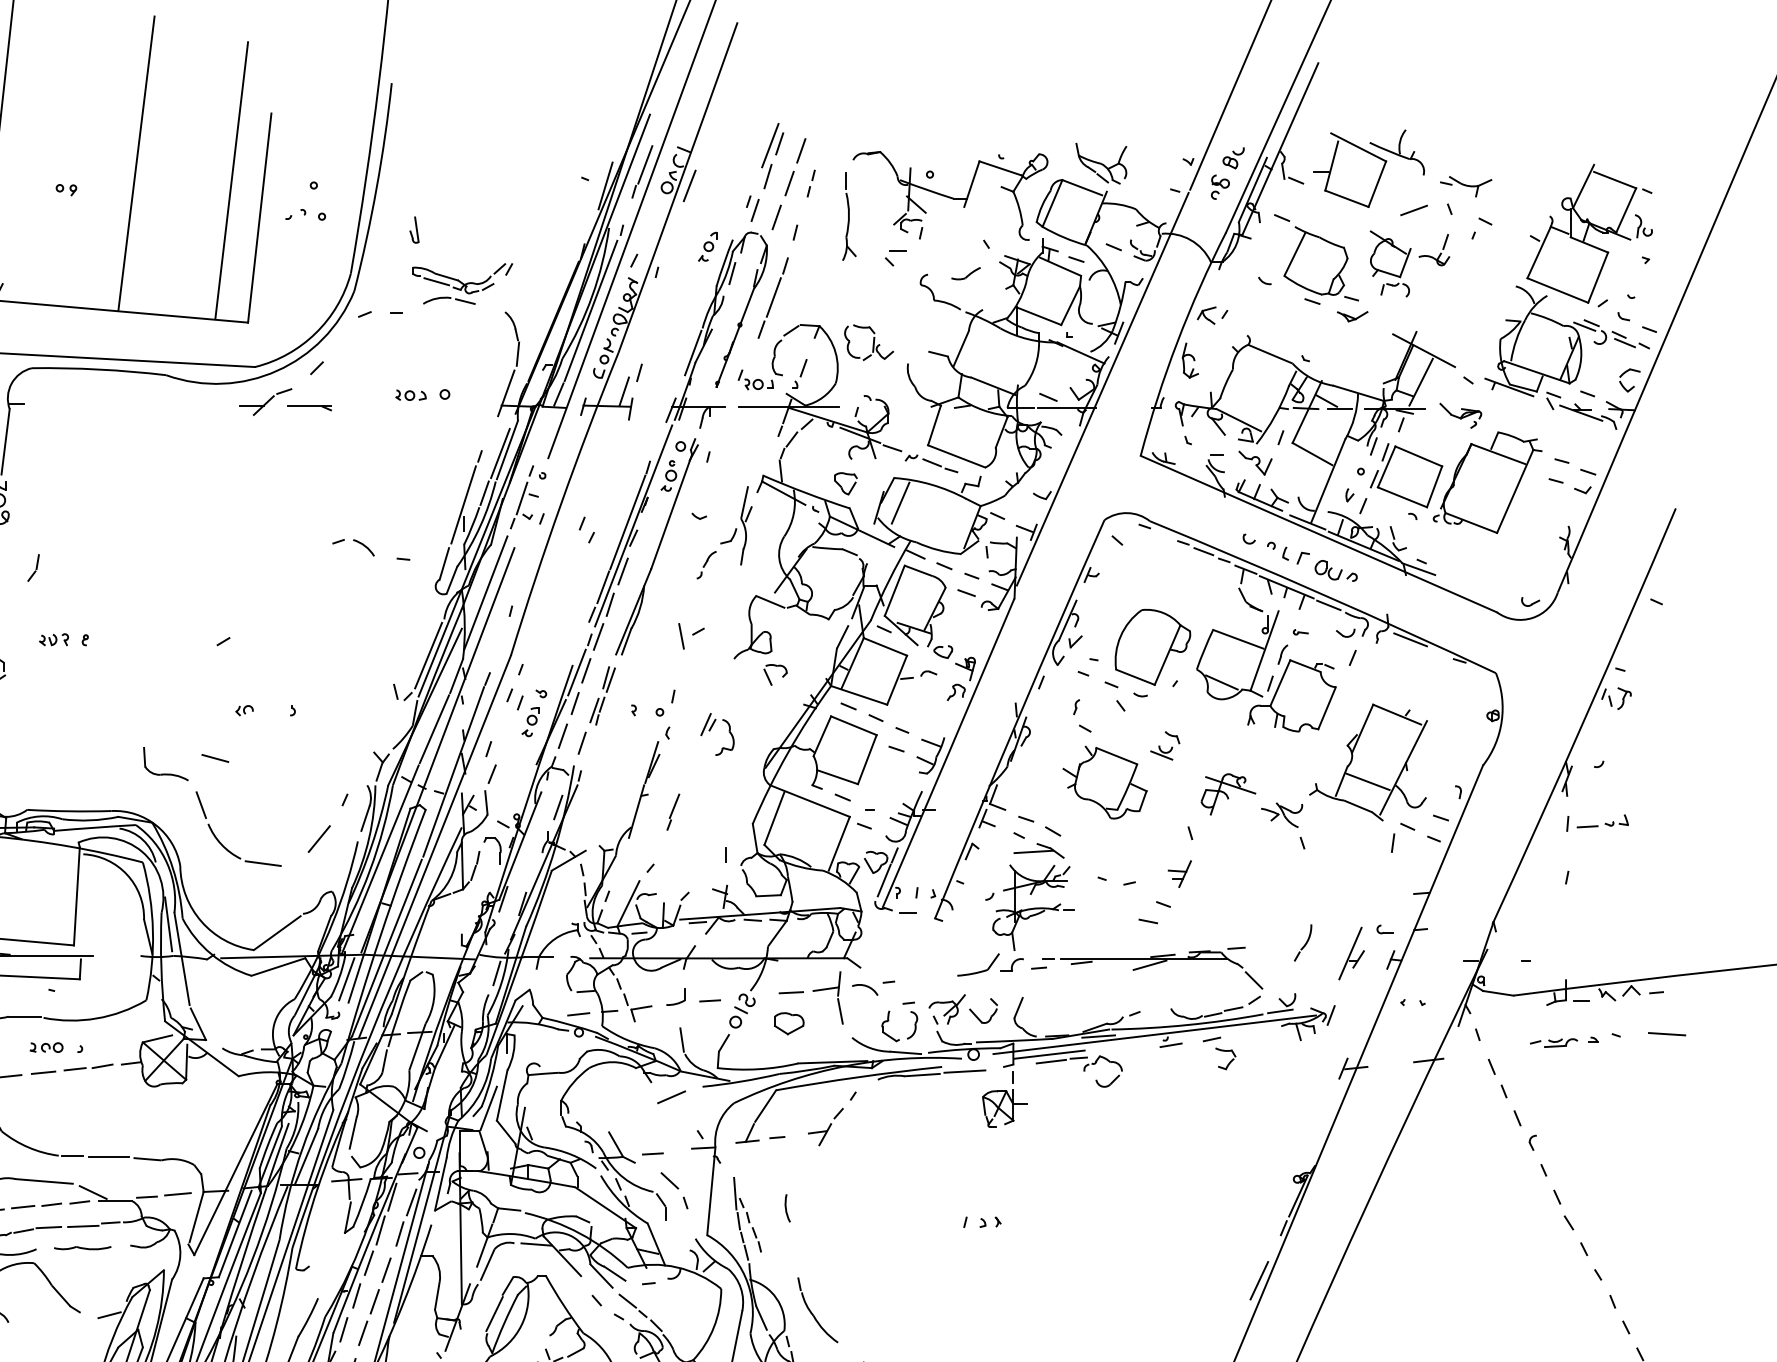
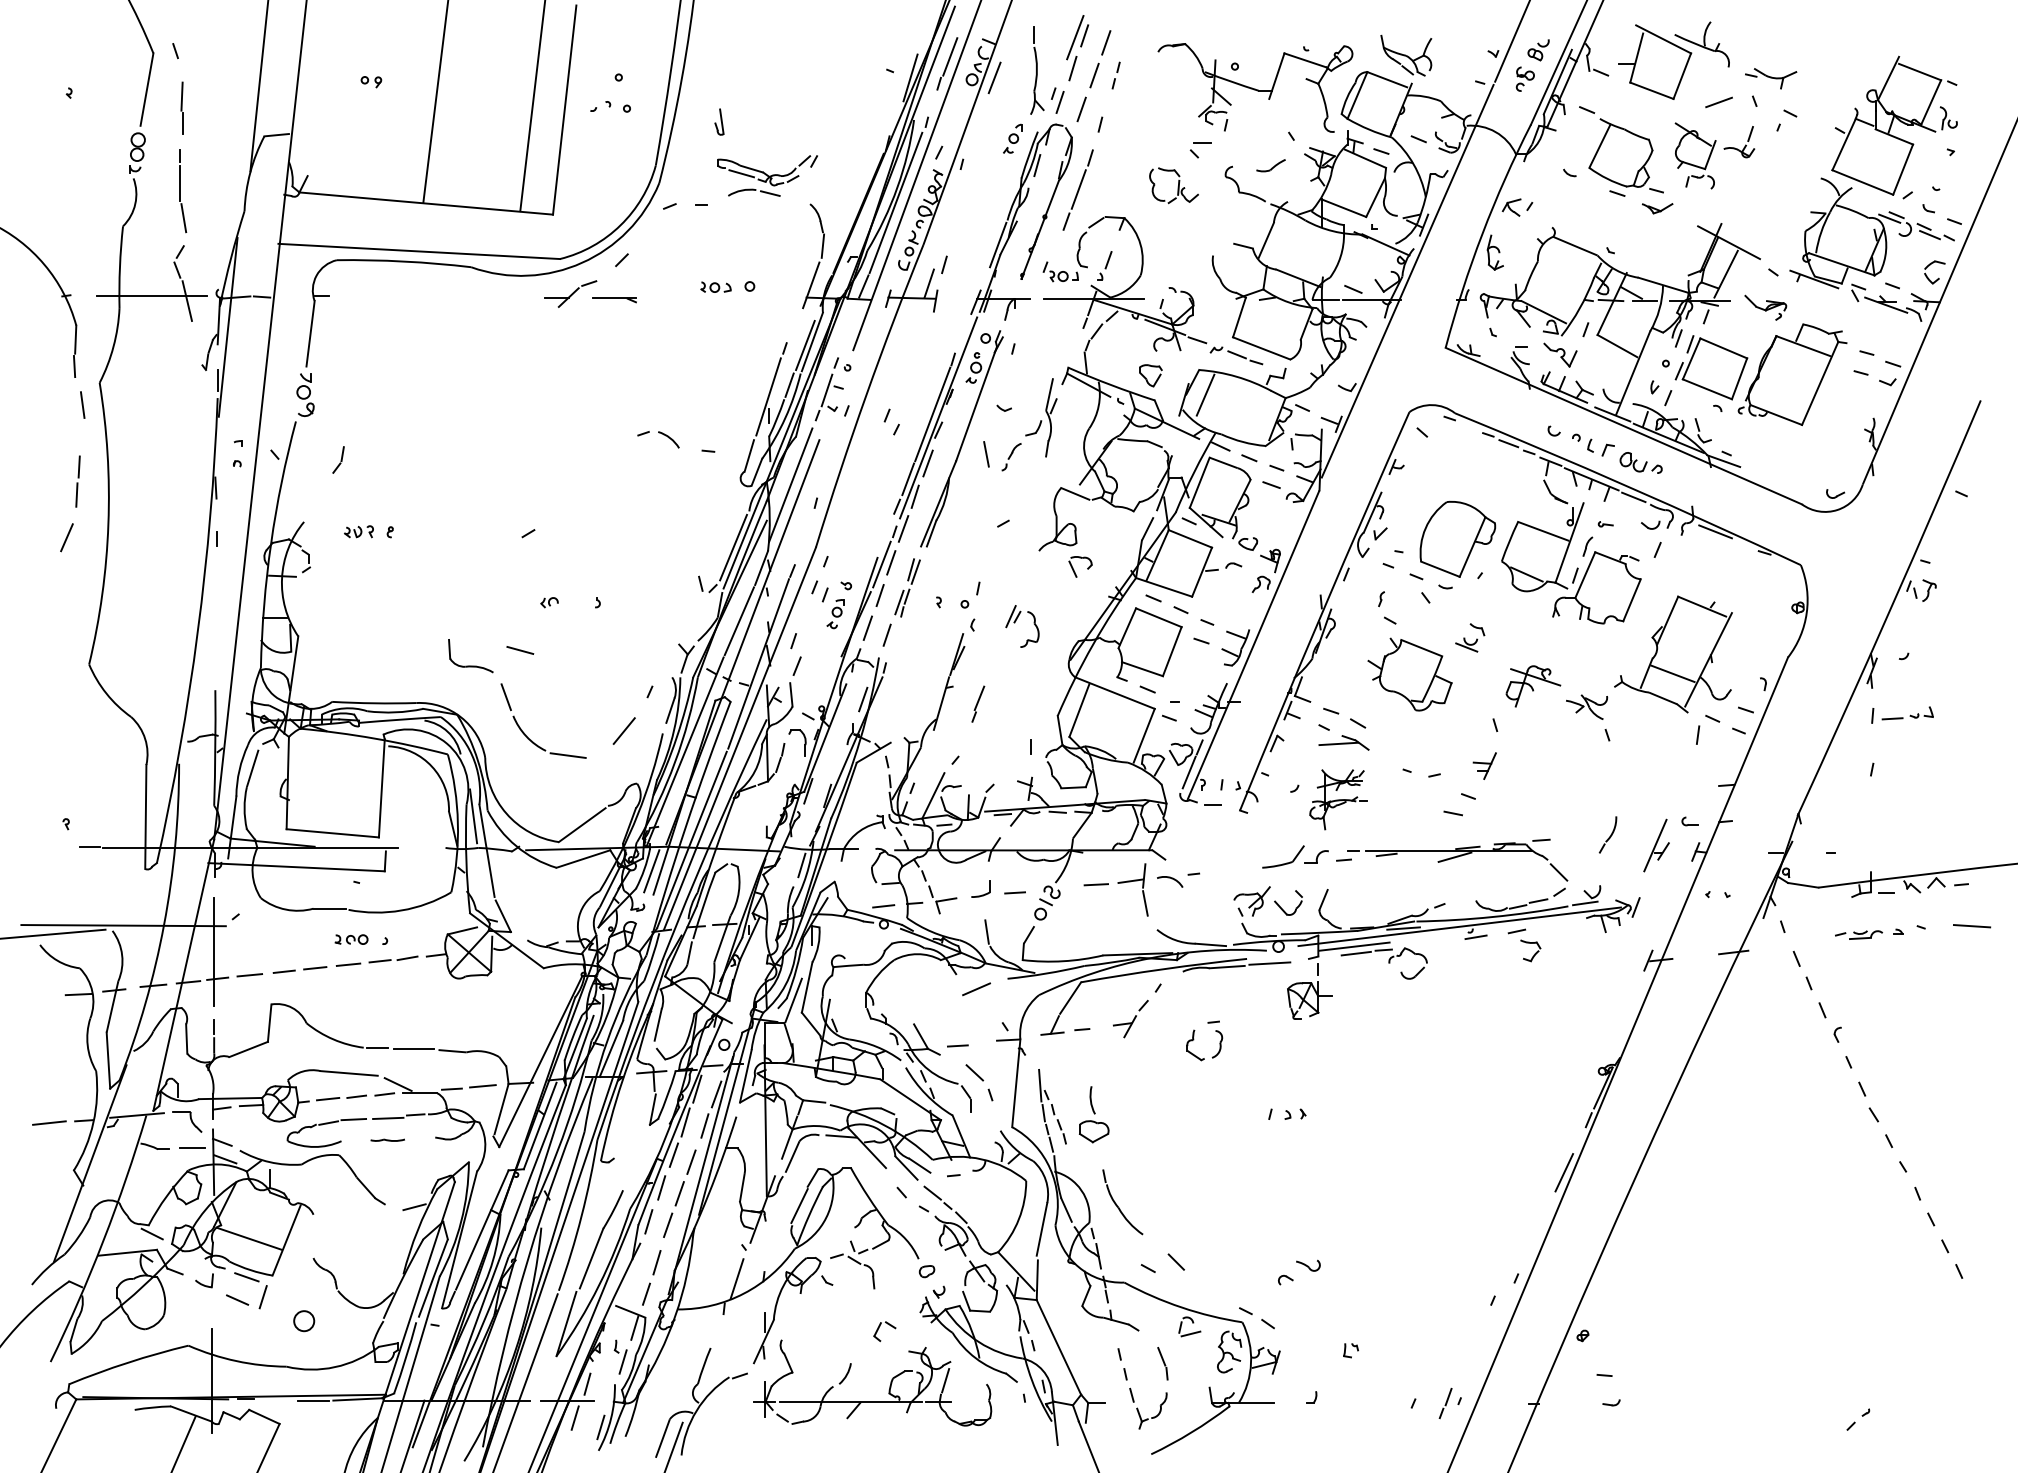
part: (849, 216) -> (1037, 70), moved
part: (868, 342) -> (1173, 185), moved
line: (681, 636) -> (986, 454), moved
part: (1033, 907) -> (1338, 799), size x0.7
part: (889, 1020) -> (1194, 1039), moved
part: (789, 1023) -> (1094, 1131), moved
part: (82, 1248) -> (387, 1140), size x0.6

